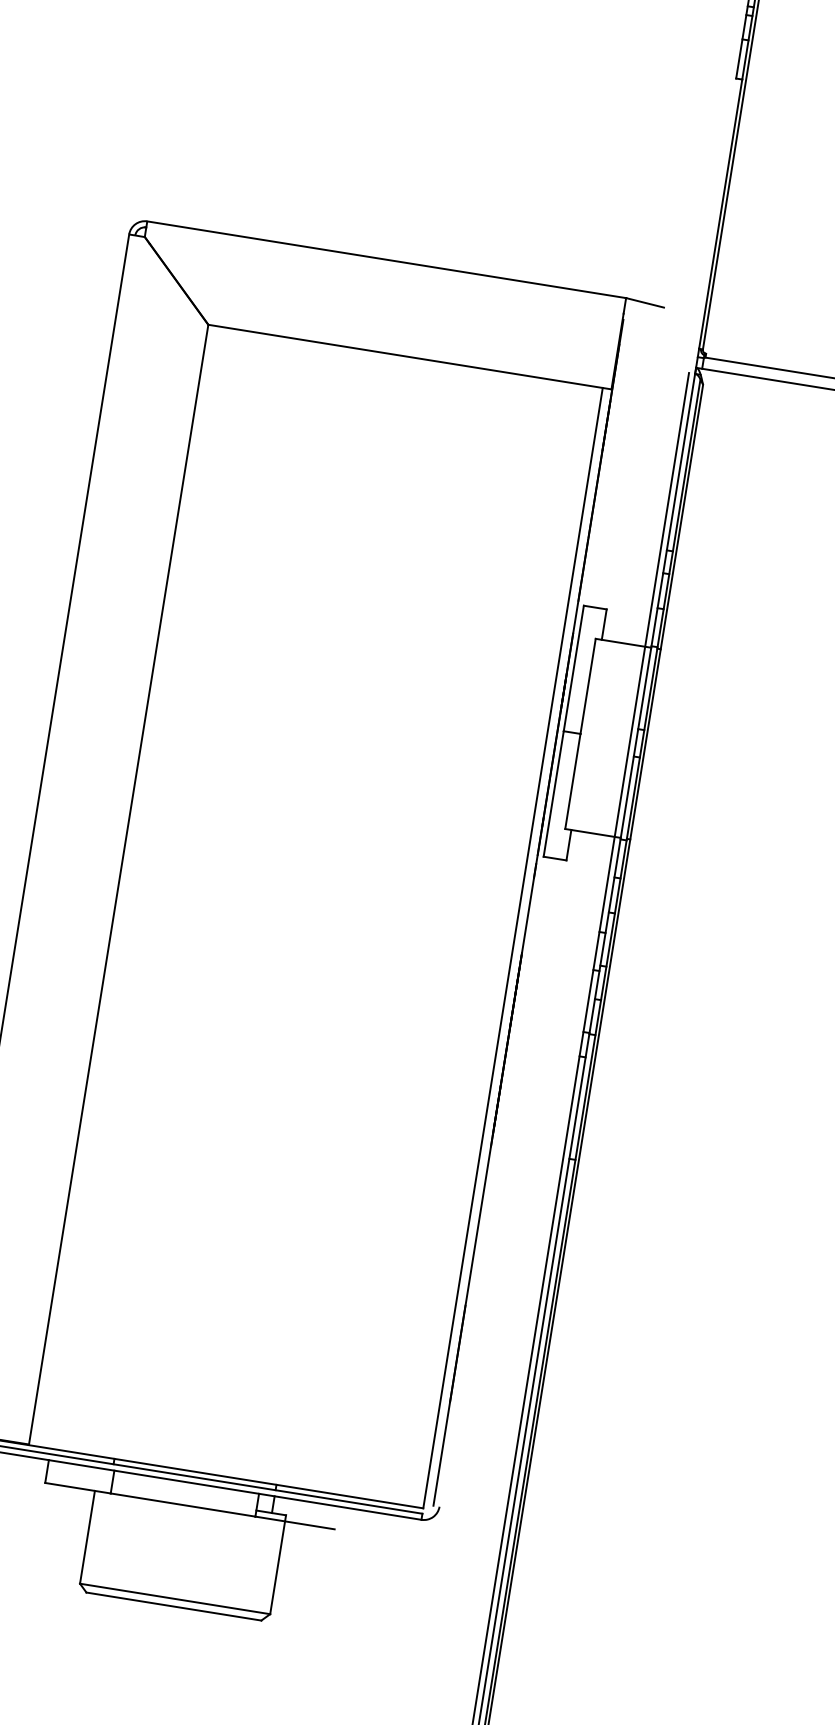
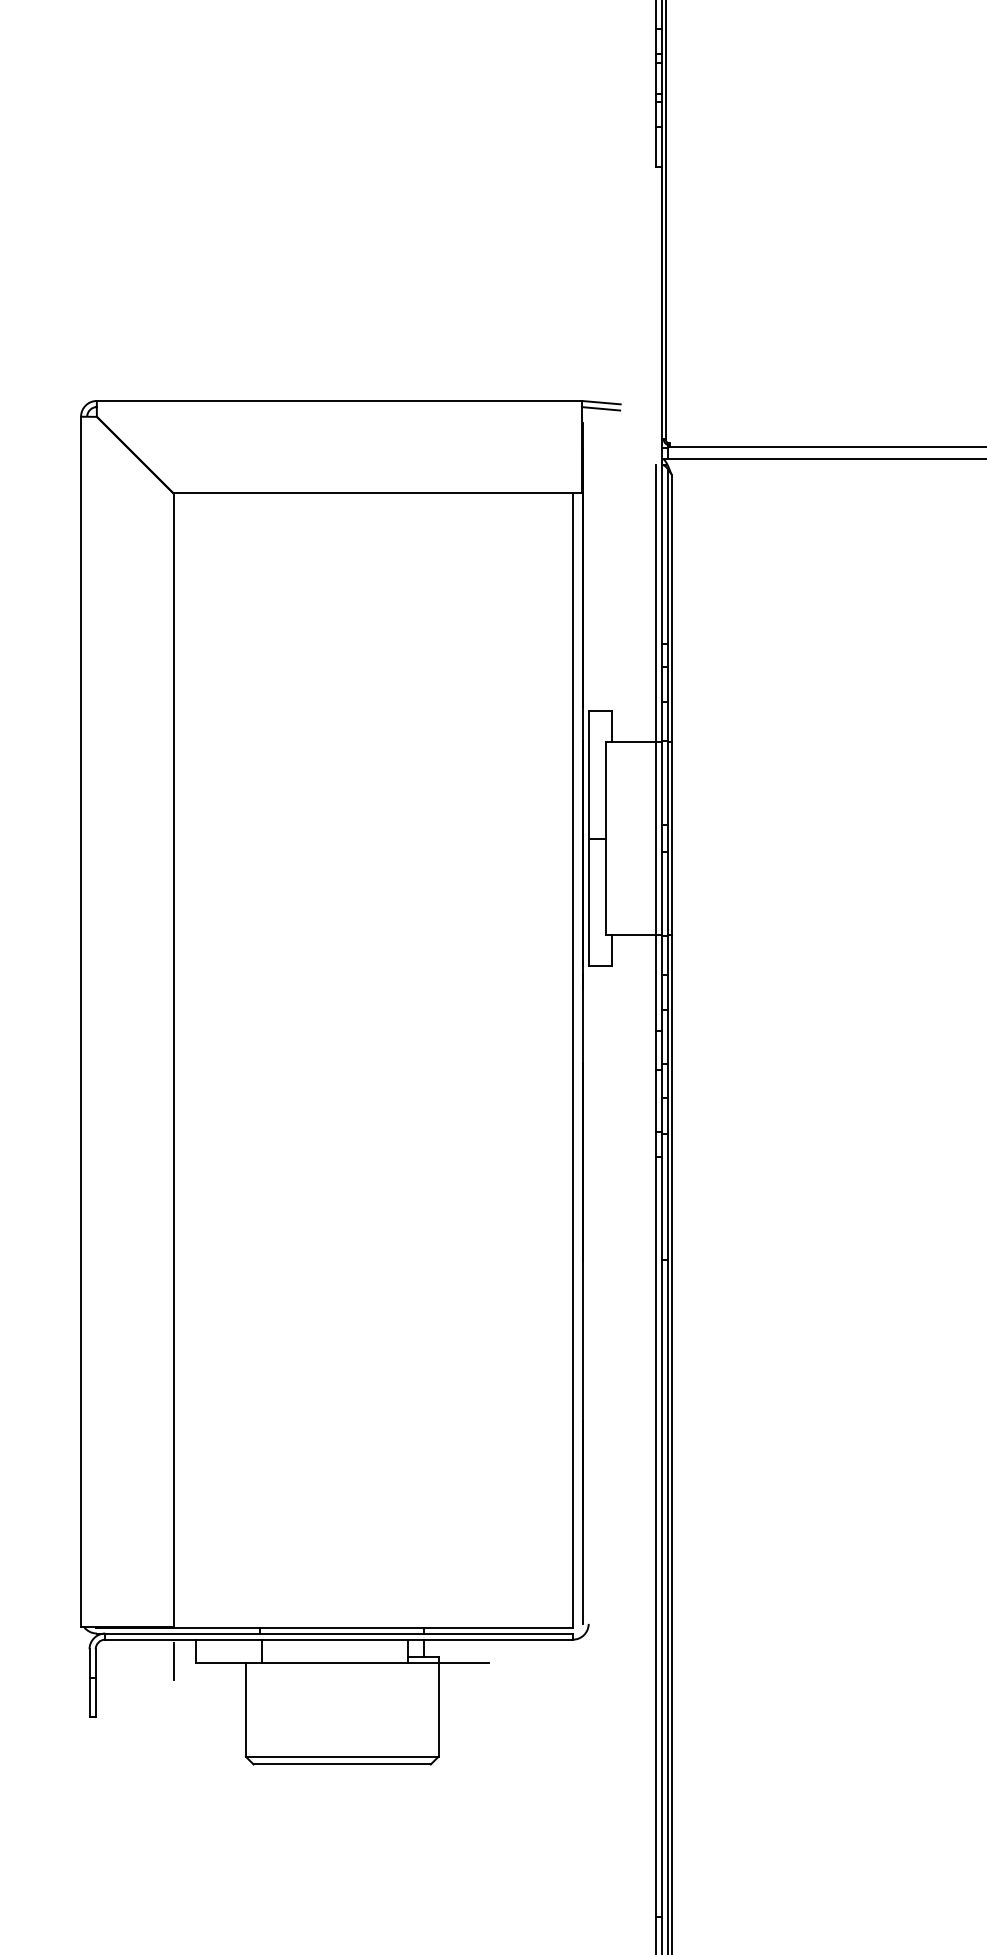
line: (644, 308) -> (601, 408), added
line: (23, 1478) -> (173, 1661), added

